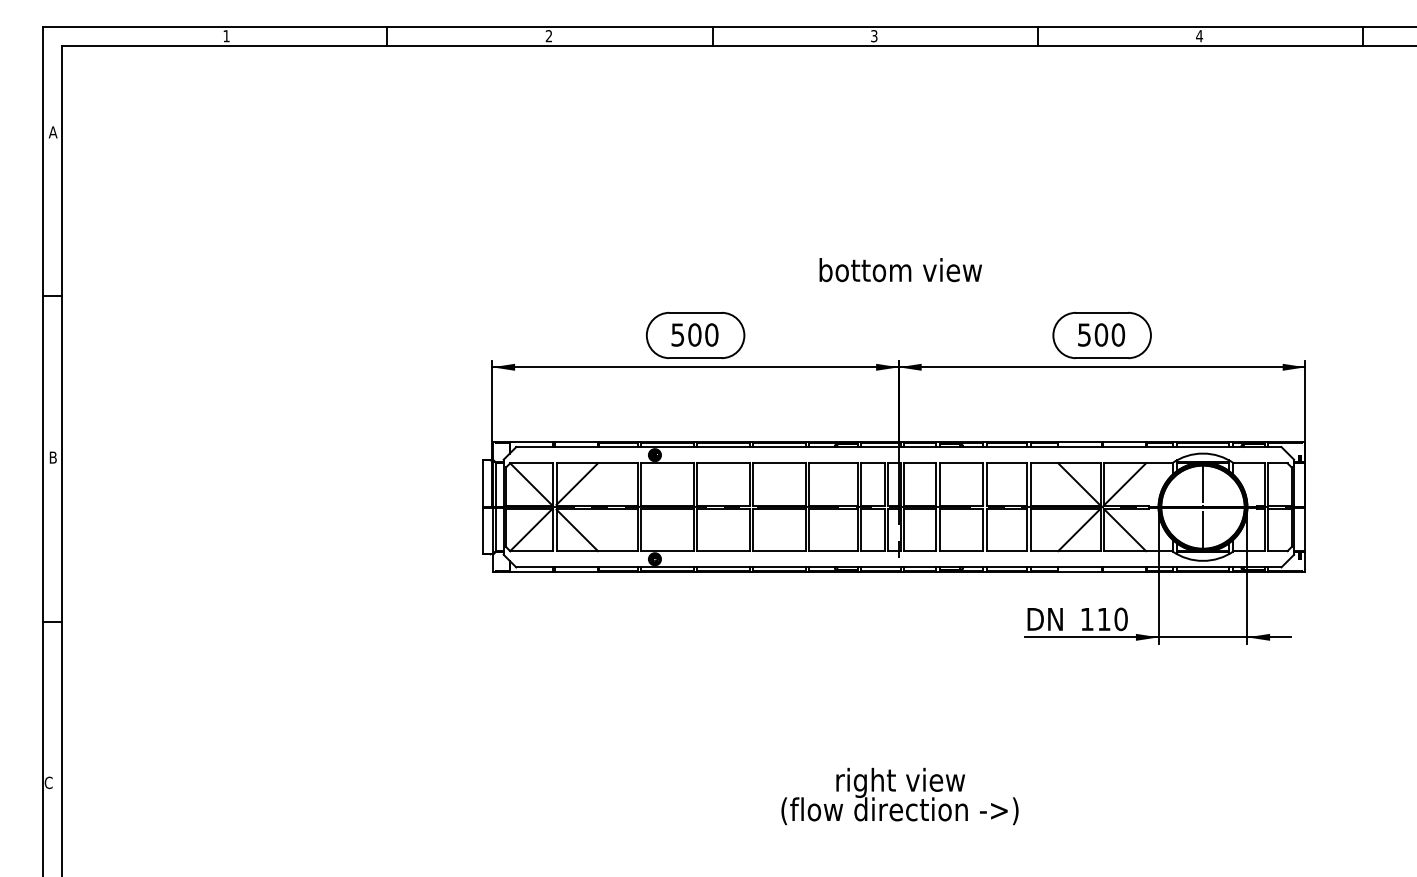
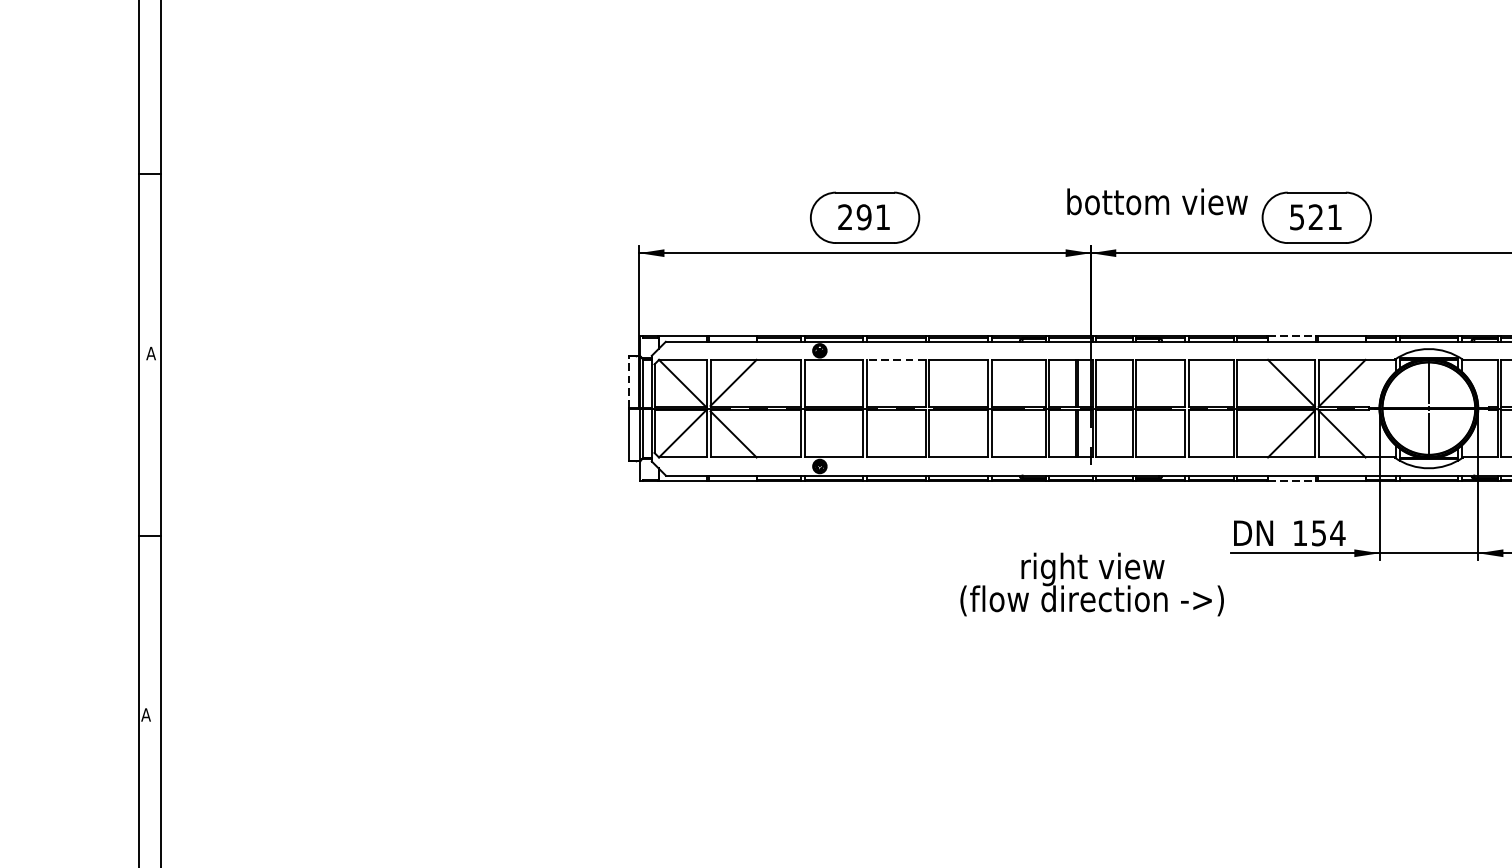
text: (900, 270) -> (1157, 202), moved
text: (694, 334) -> (863, 216), 500 -> 291
text: (1109, 334) -> (1324, 216), 500 -> 521
line: (1079, 442) -> (1291, 336), solid -> dashed
text: (52, 457) -> (150, 353), B -> A
line: (723, 463) -> (896, 360), solid -> dashed
line: (483, 482) -> (629, 381), solid -> dashed
line: (1079, 572) -> (1291, 481), solid -> dashed
text: (1112, 619) -> (1328, 533), 110 -> 154
text: (48, 782) -> (145, 714), C -> A
text: (899, 796) -> (1091, 584), moved

